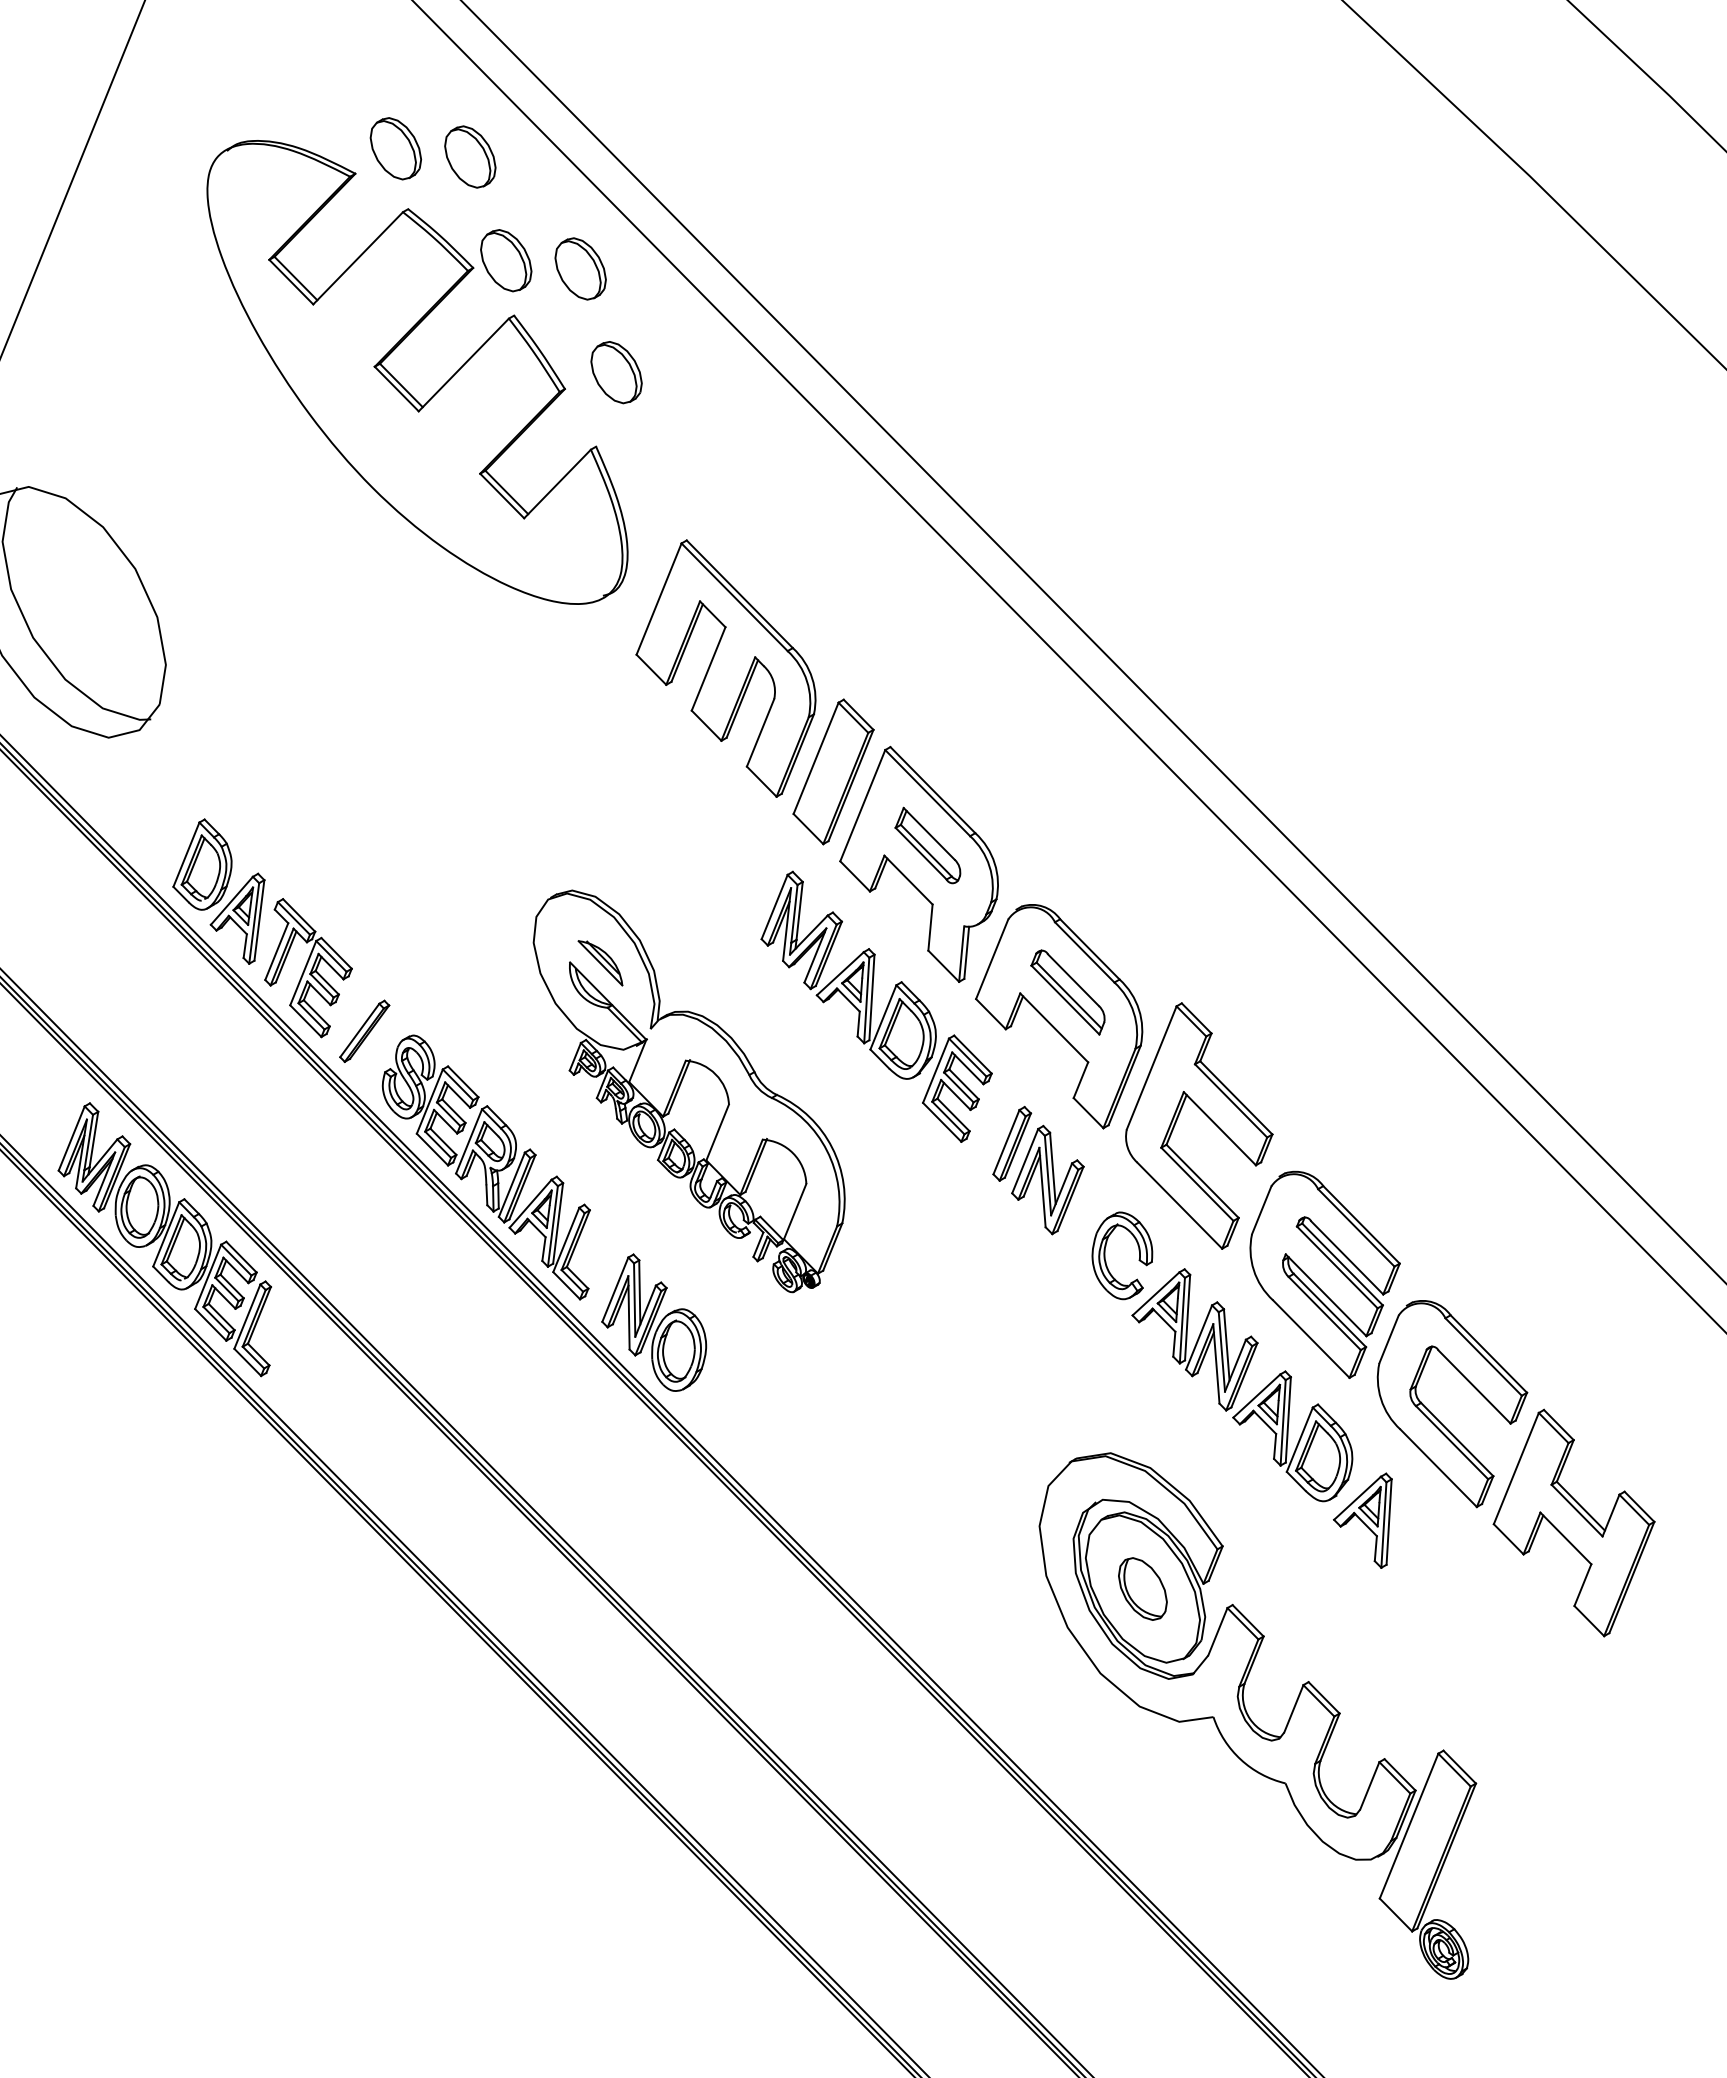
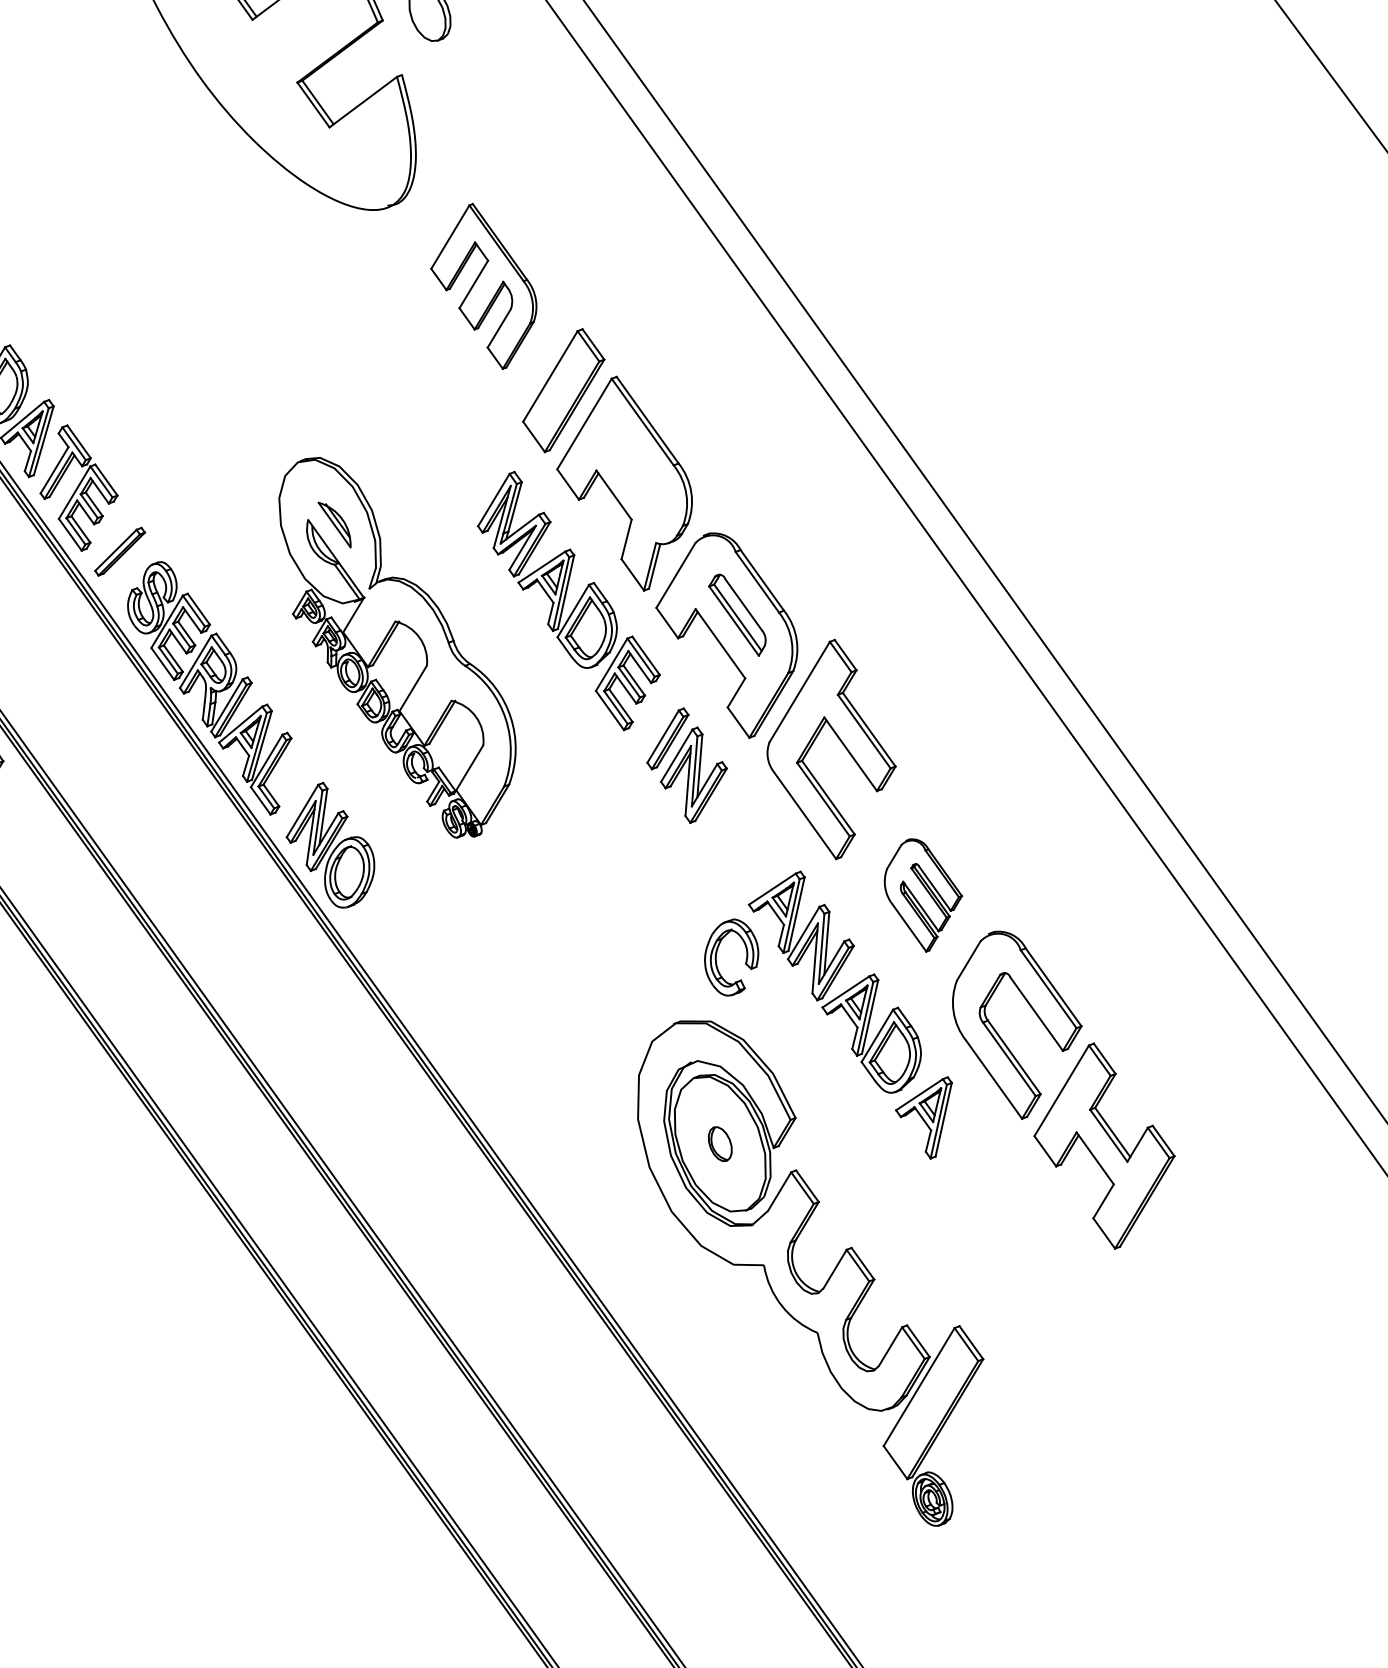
part: (725, 668) -> (483, 285), size x0.7
part: (927, 845) -> (635, 467), removed
part: (1138, 1259) -> (745, 962), moved
part: (1324, 1274) -> (921, 895), size x0.6
part: (1142, 1588) -> (719, 1143), size x0.6

